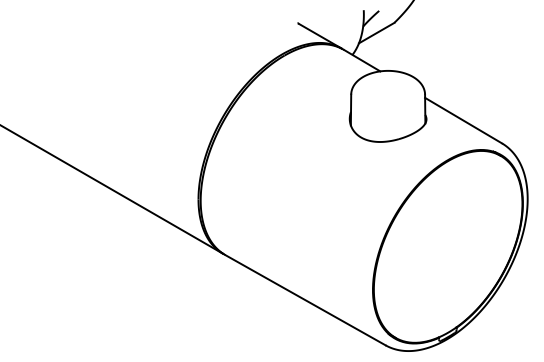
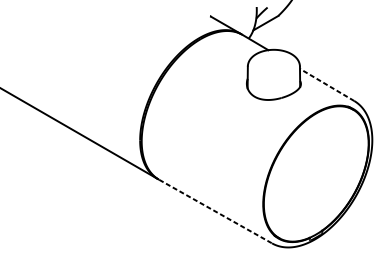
line: (463, 120) -> (327, 84), solid -> dashed
line: (305, 300) -> (215, 211), solid -> dashed

